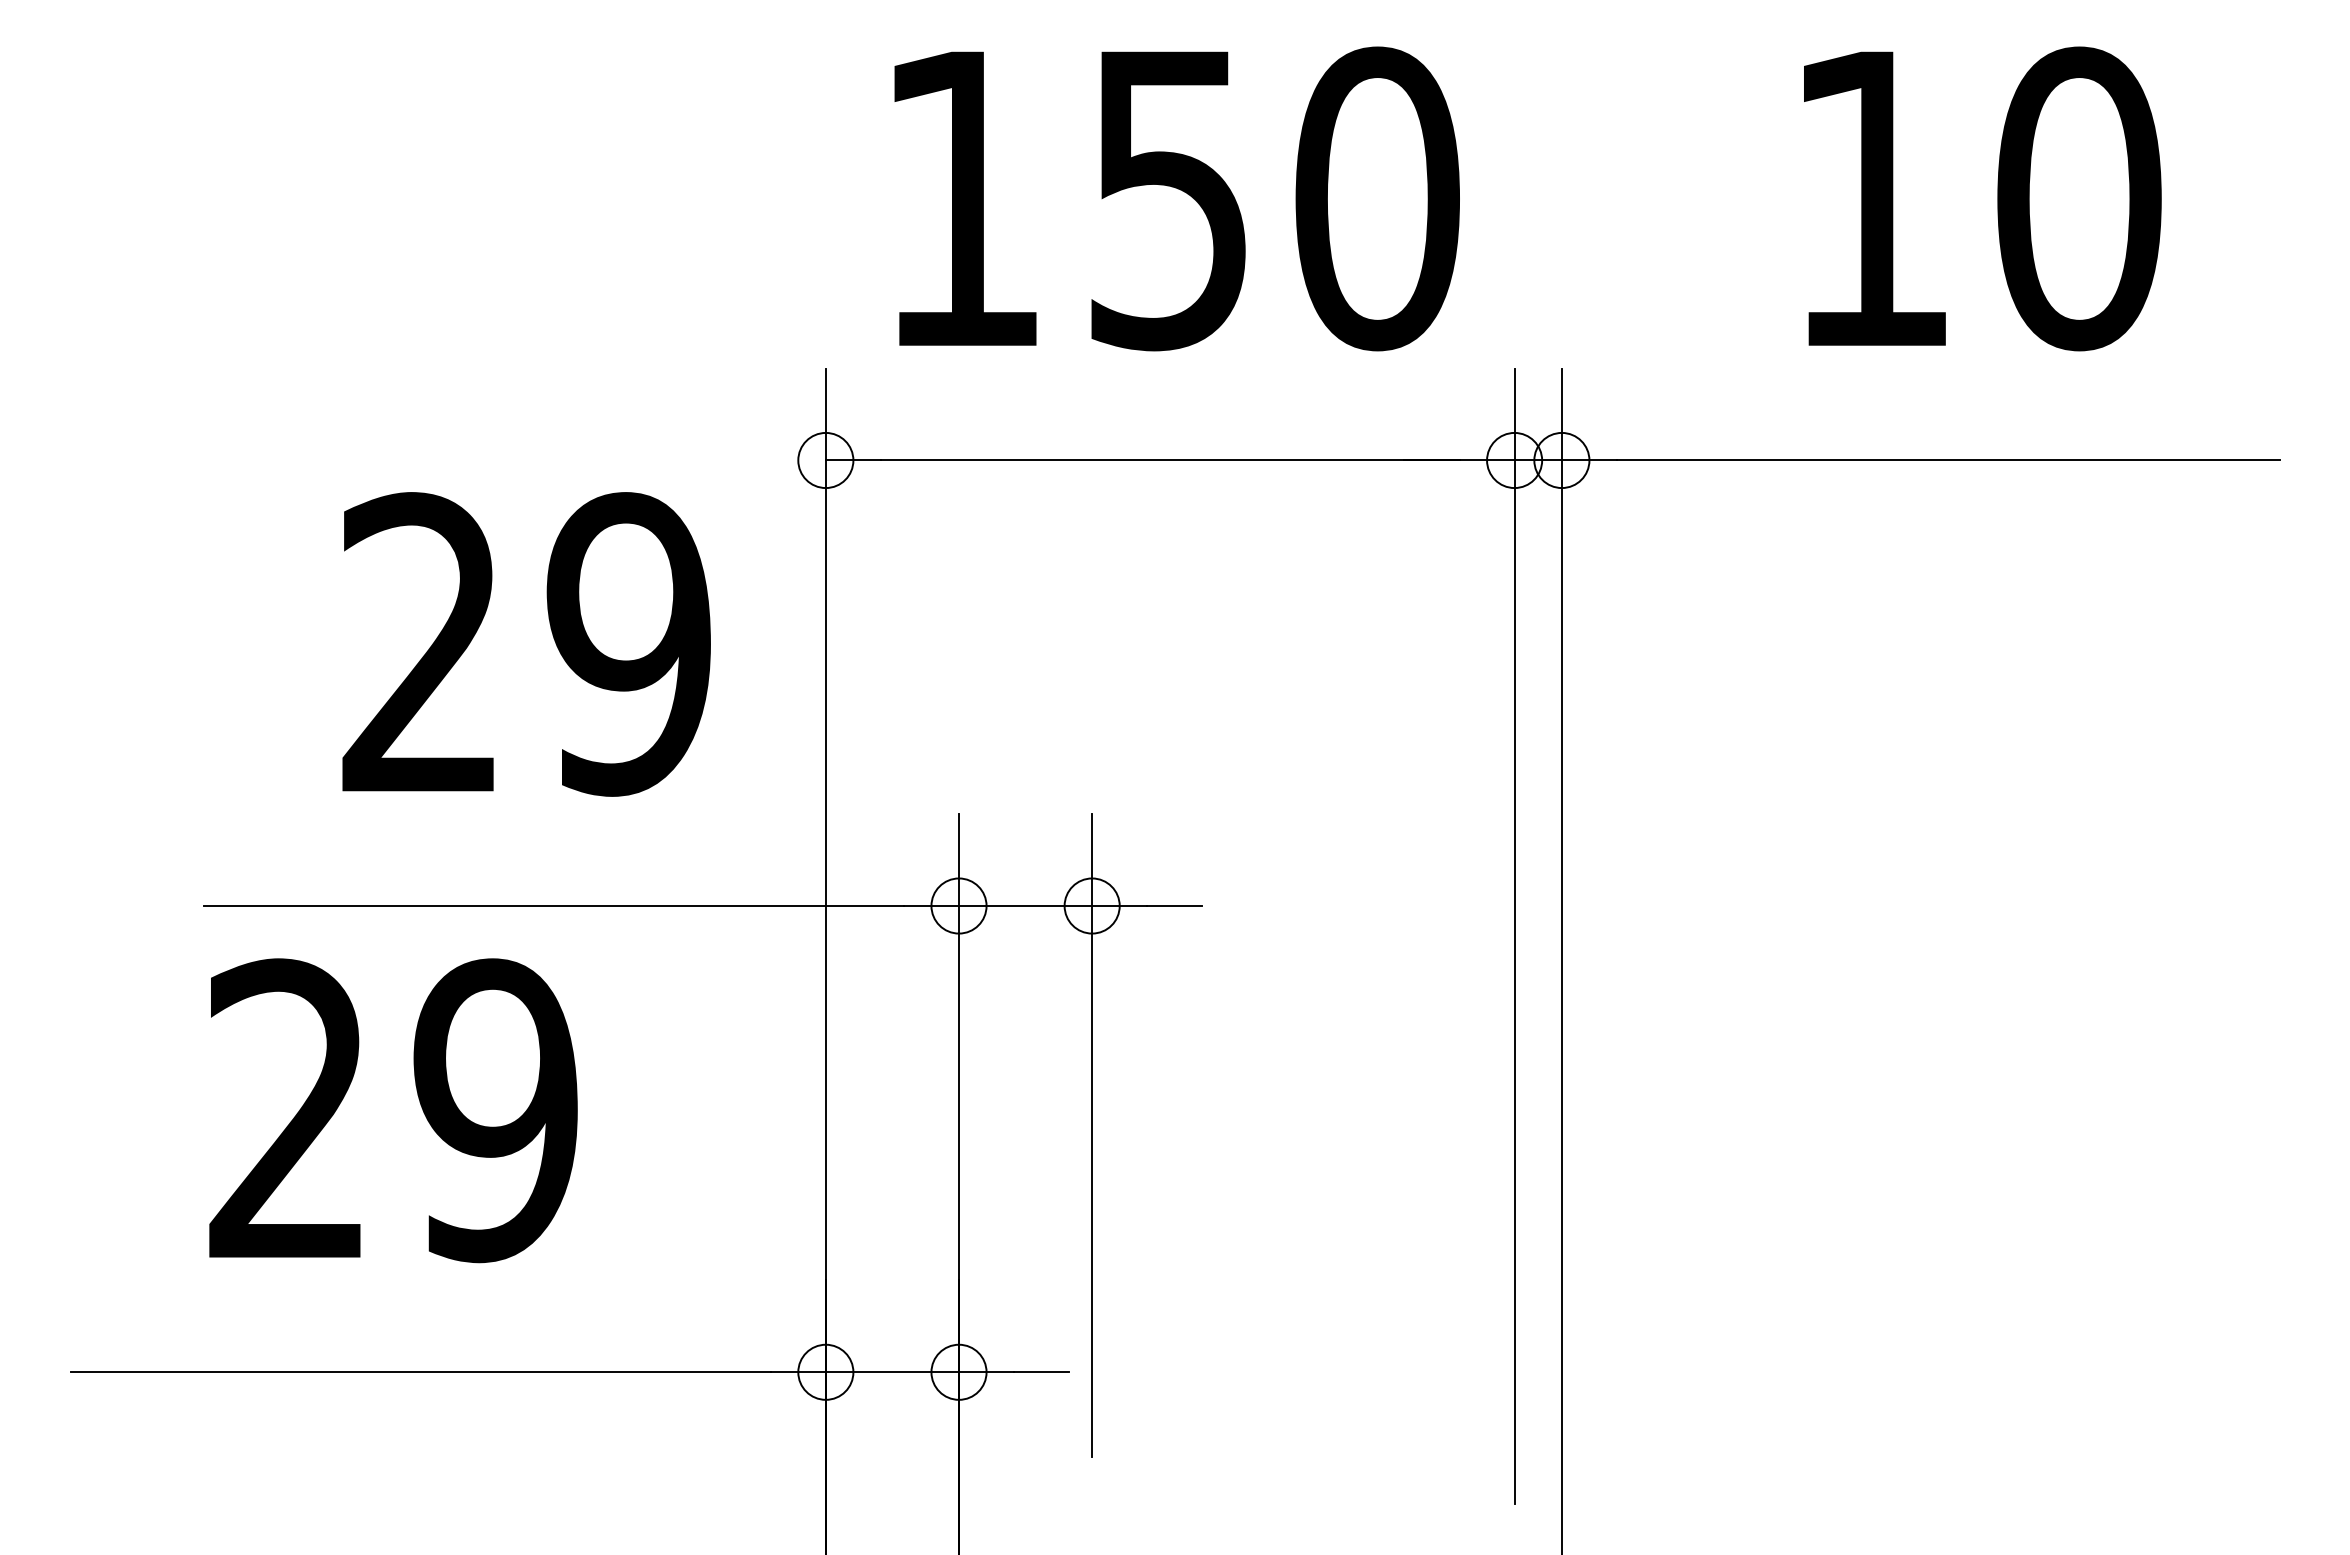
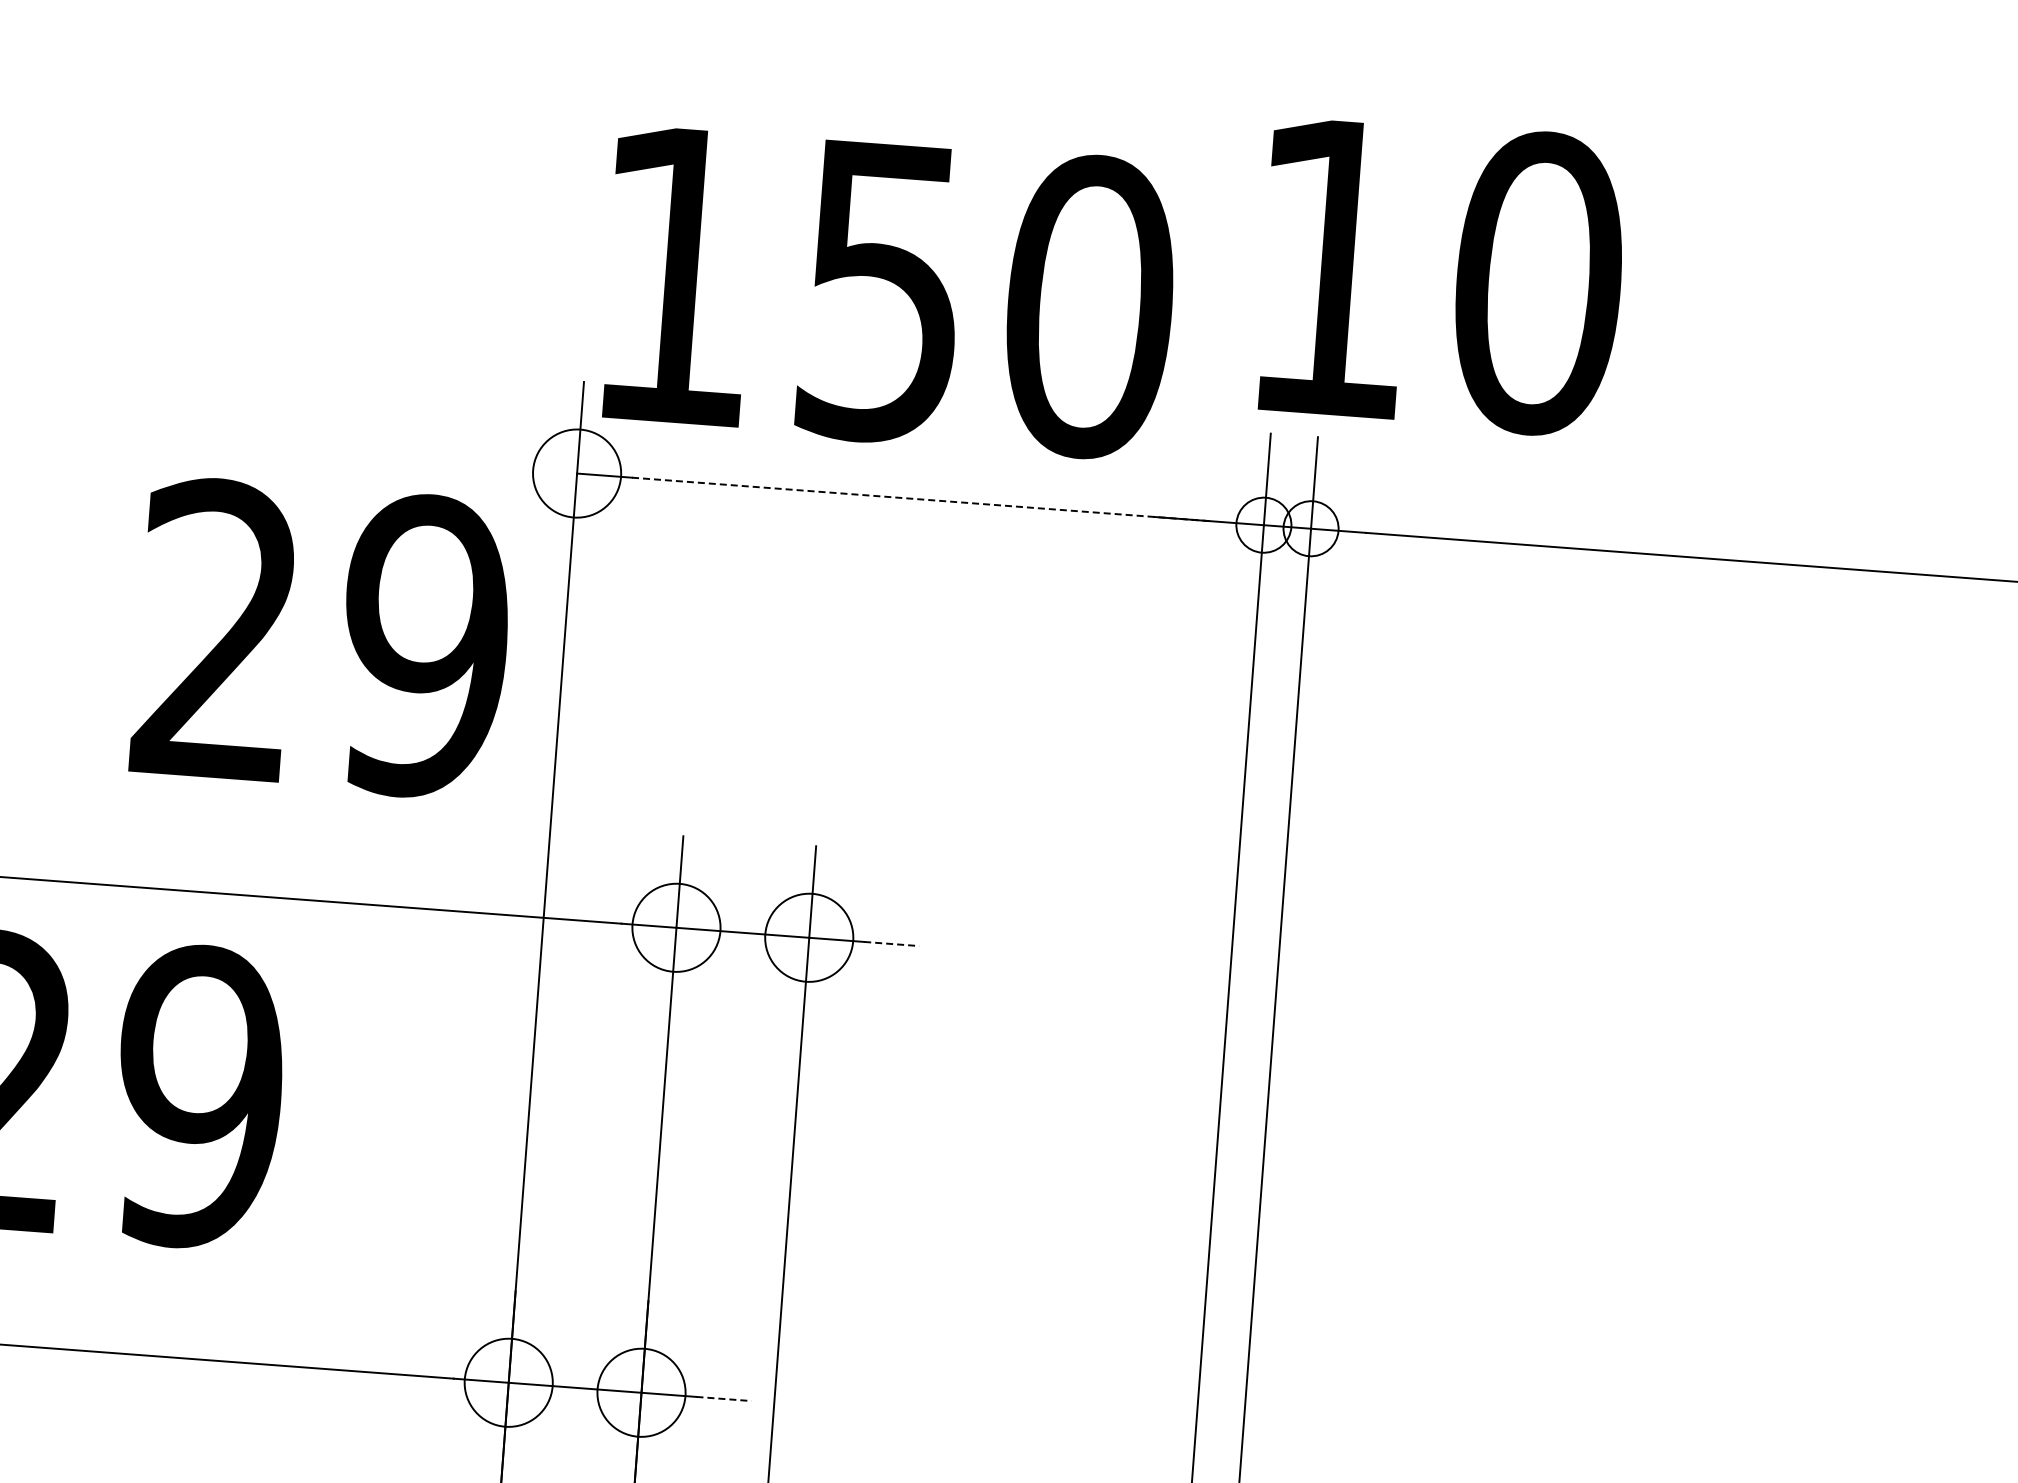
text: (1176, 198) -> (889, 291), moved
text: (1982, 198) -> (1442, 275), moved
circle: (825, 460) -> (576, 473), size x1.6
line: (1170, 460) -> (920, 499), solid -> dashed
text: (526, 644) -> (322, 638), moved
circle: (958, 905) -> (676, 927), size x1.6
circle: (1091, 905) -> (808, 937), size x1.6
line: (1174, 906) -> (891, 944), solid -> dashed
circle: (825, 1371) -> (508, 1381), size x1.6
circle: (958, 1371) -> (641, 1391), size x1.6
line: (1041, 1372) -> (723, 1399), solid -> dashed

